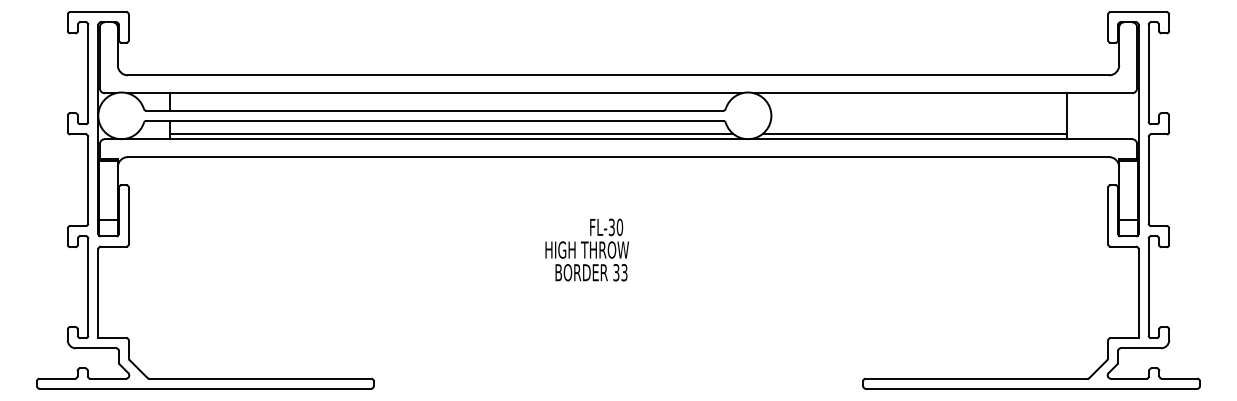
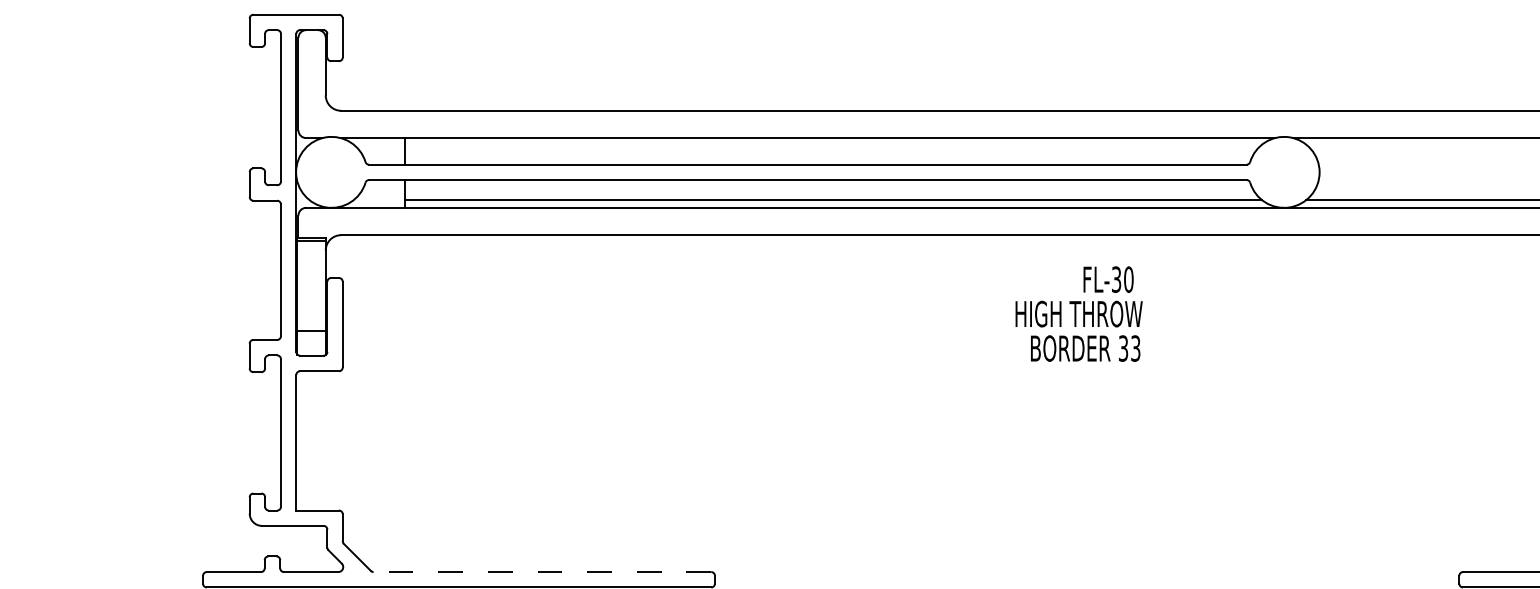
text: (586, 249) -> (1078, 313), moved
line: (259, 378) -> (541, 571), solid -> dashed

